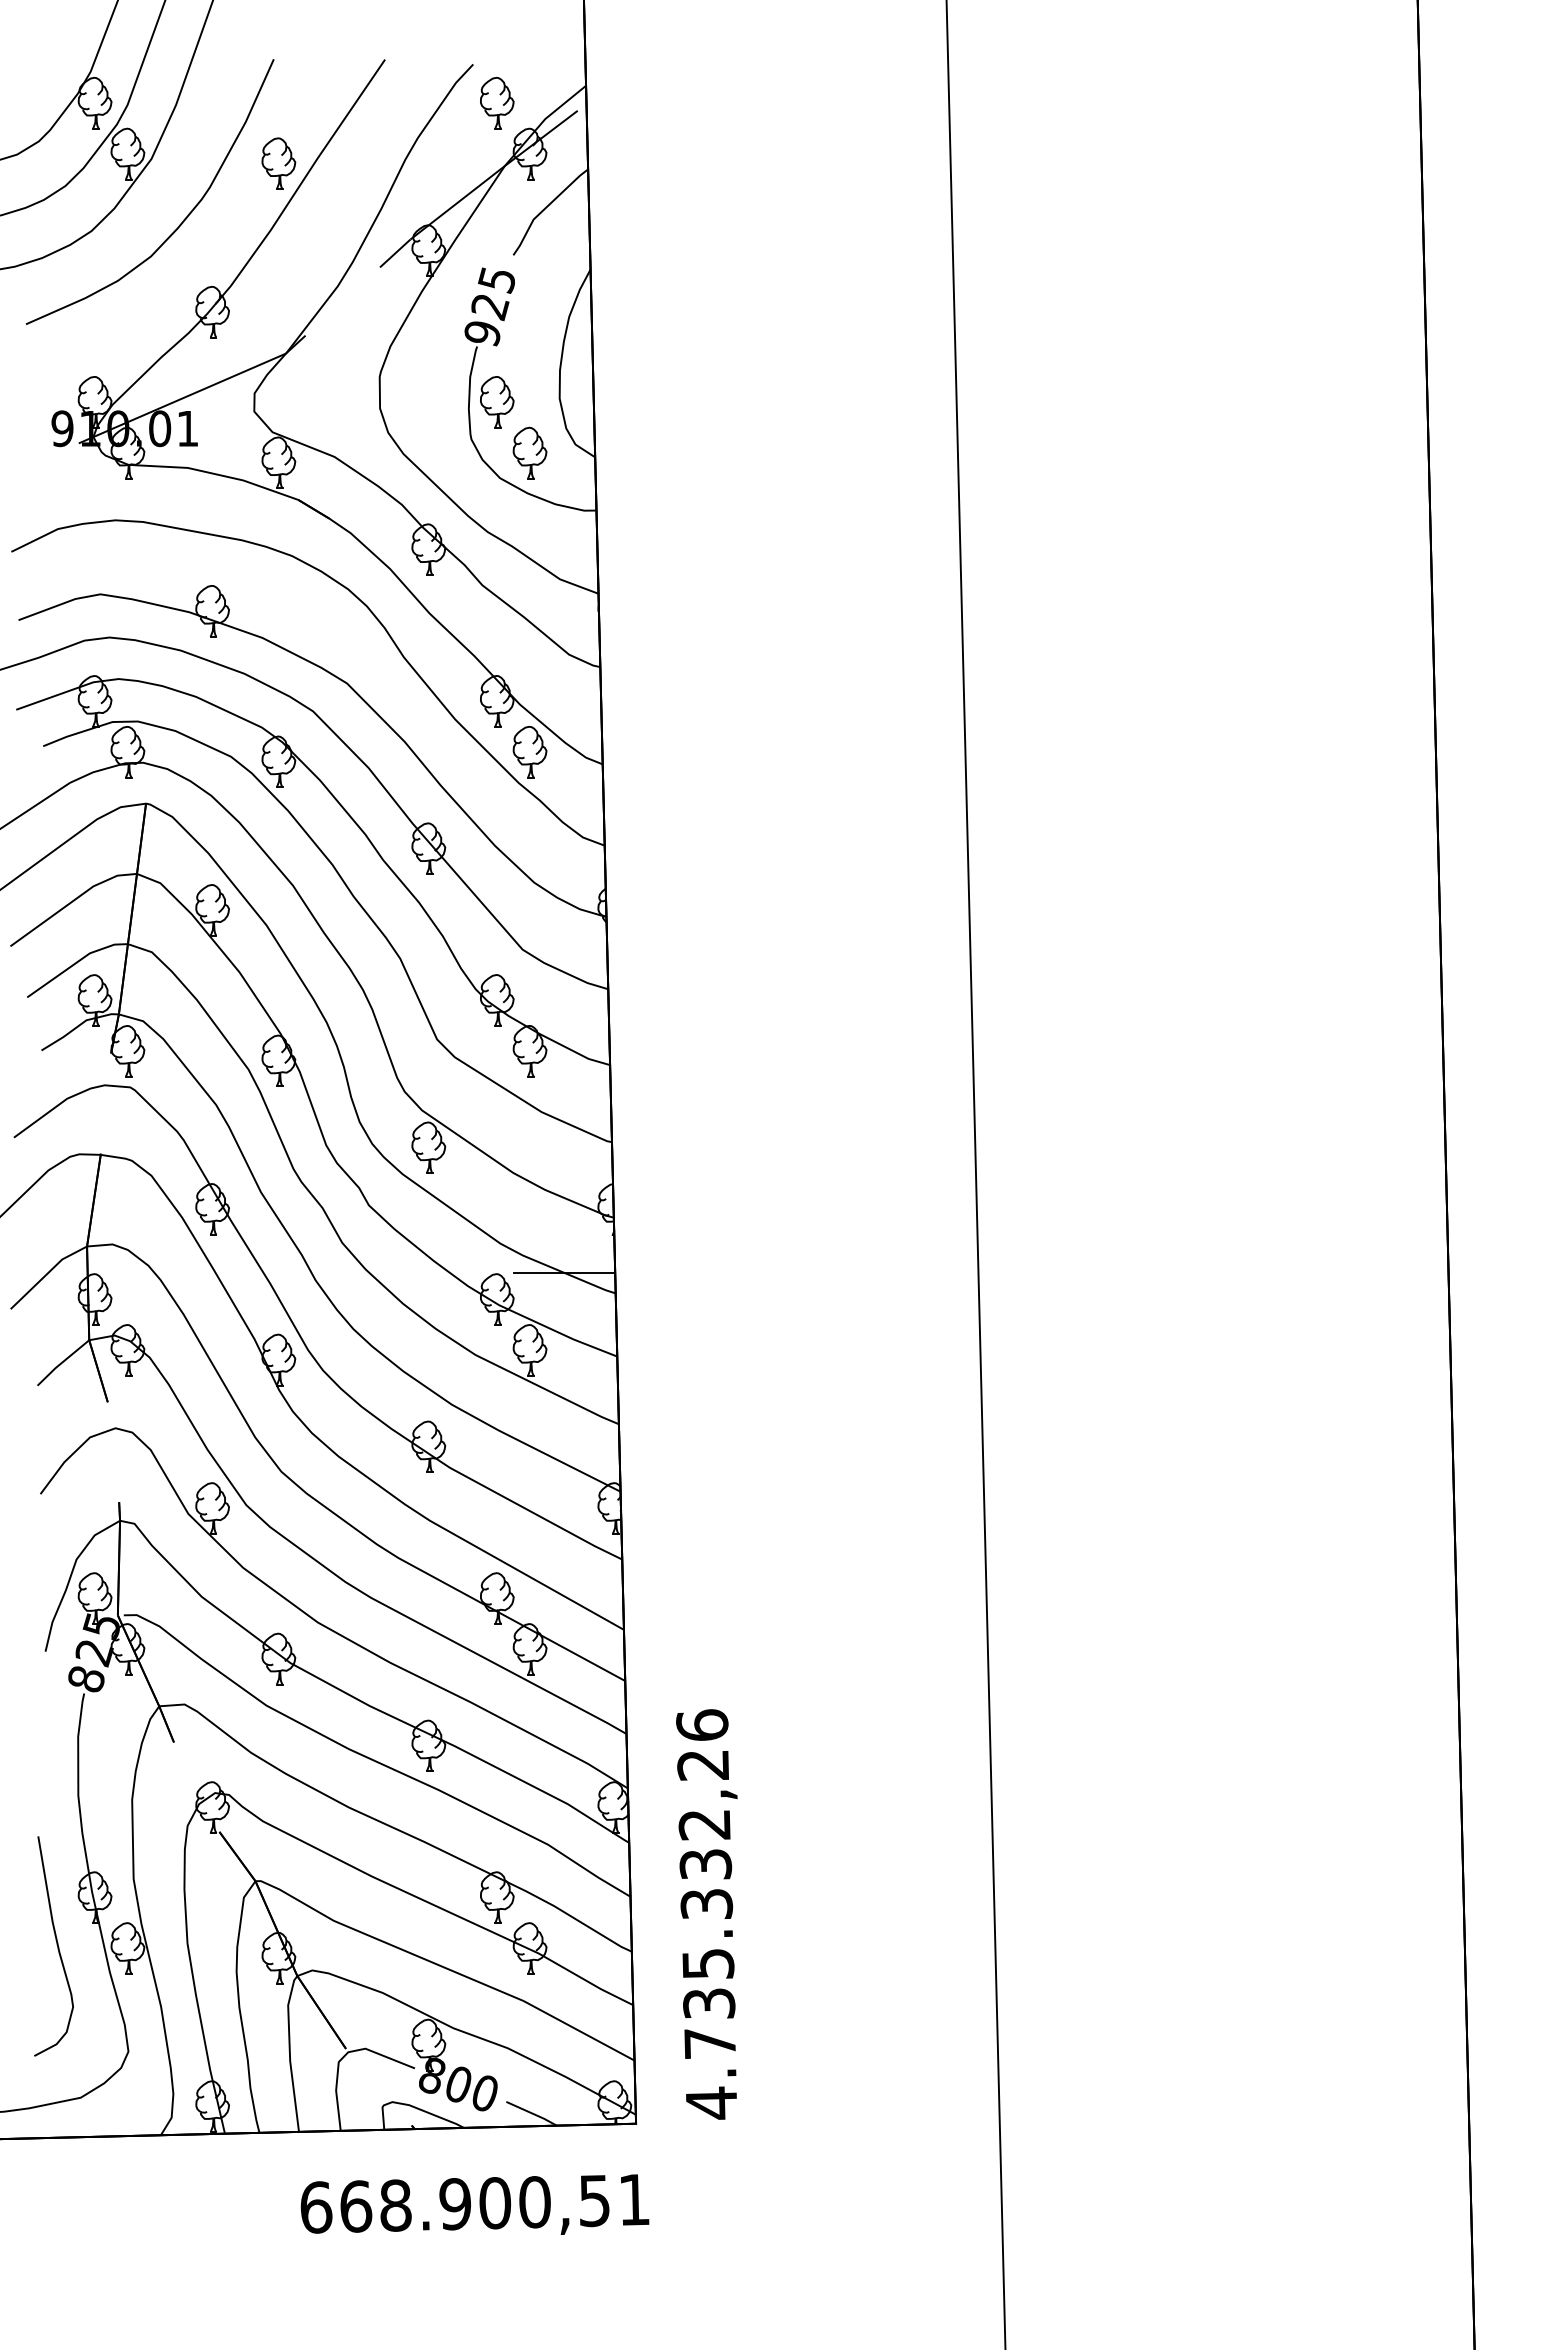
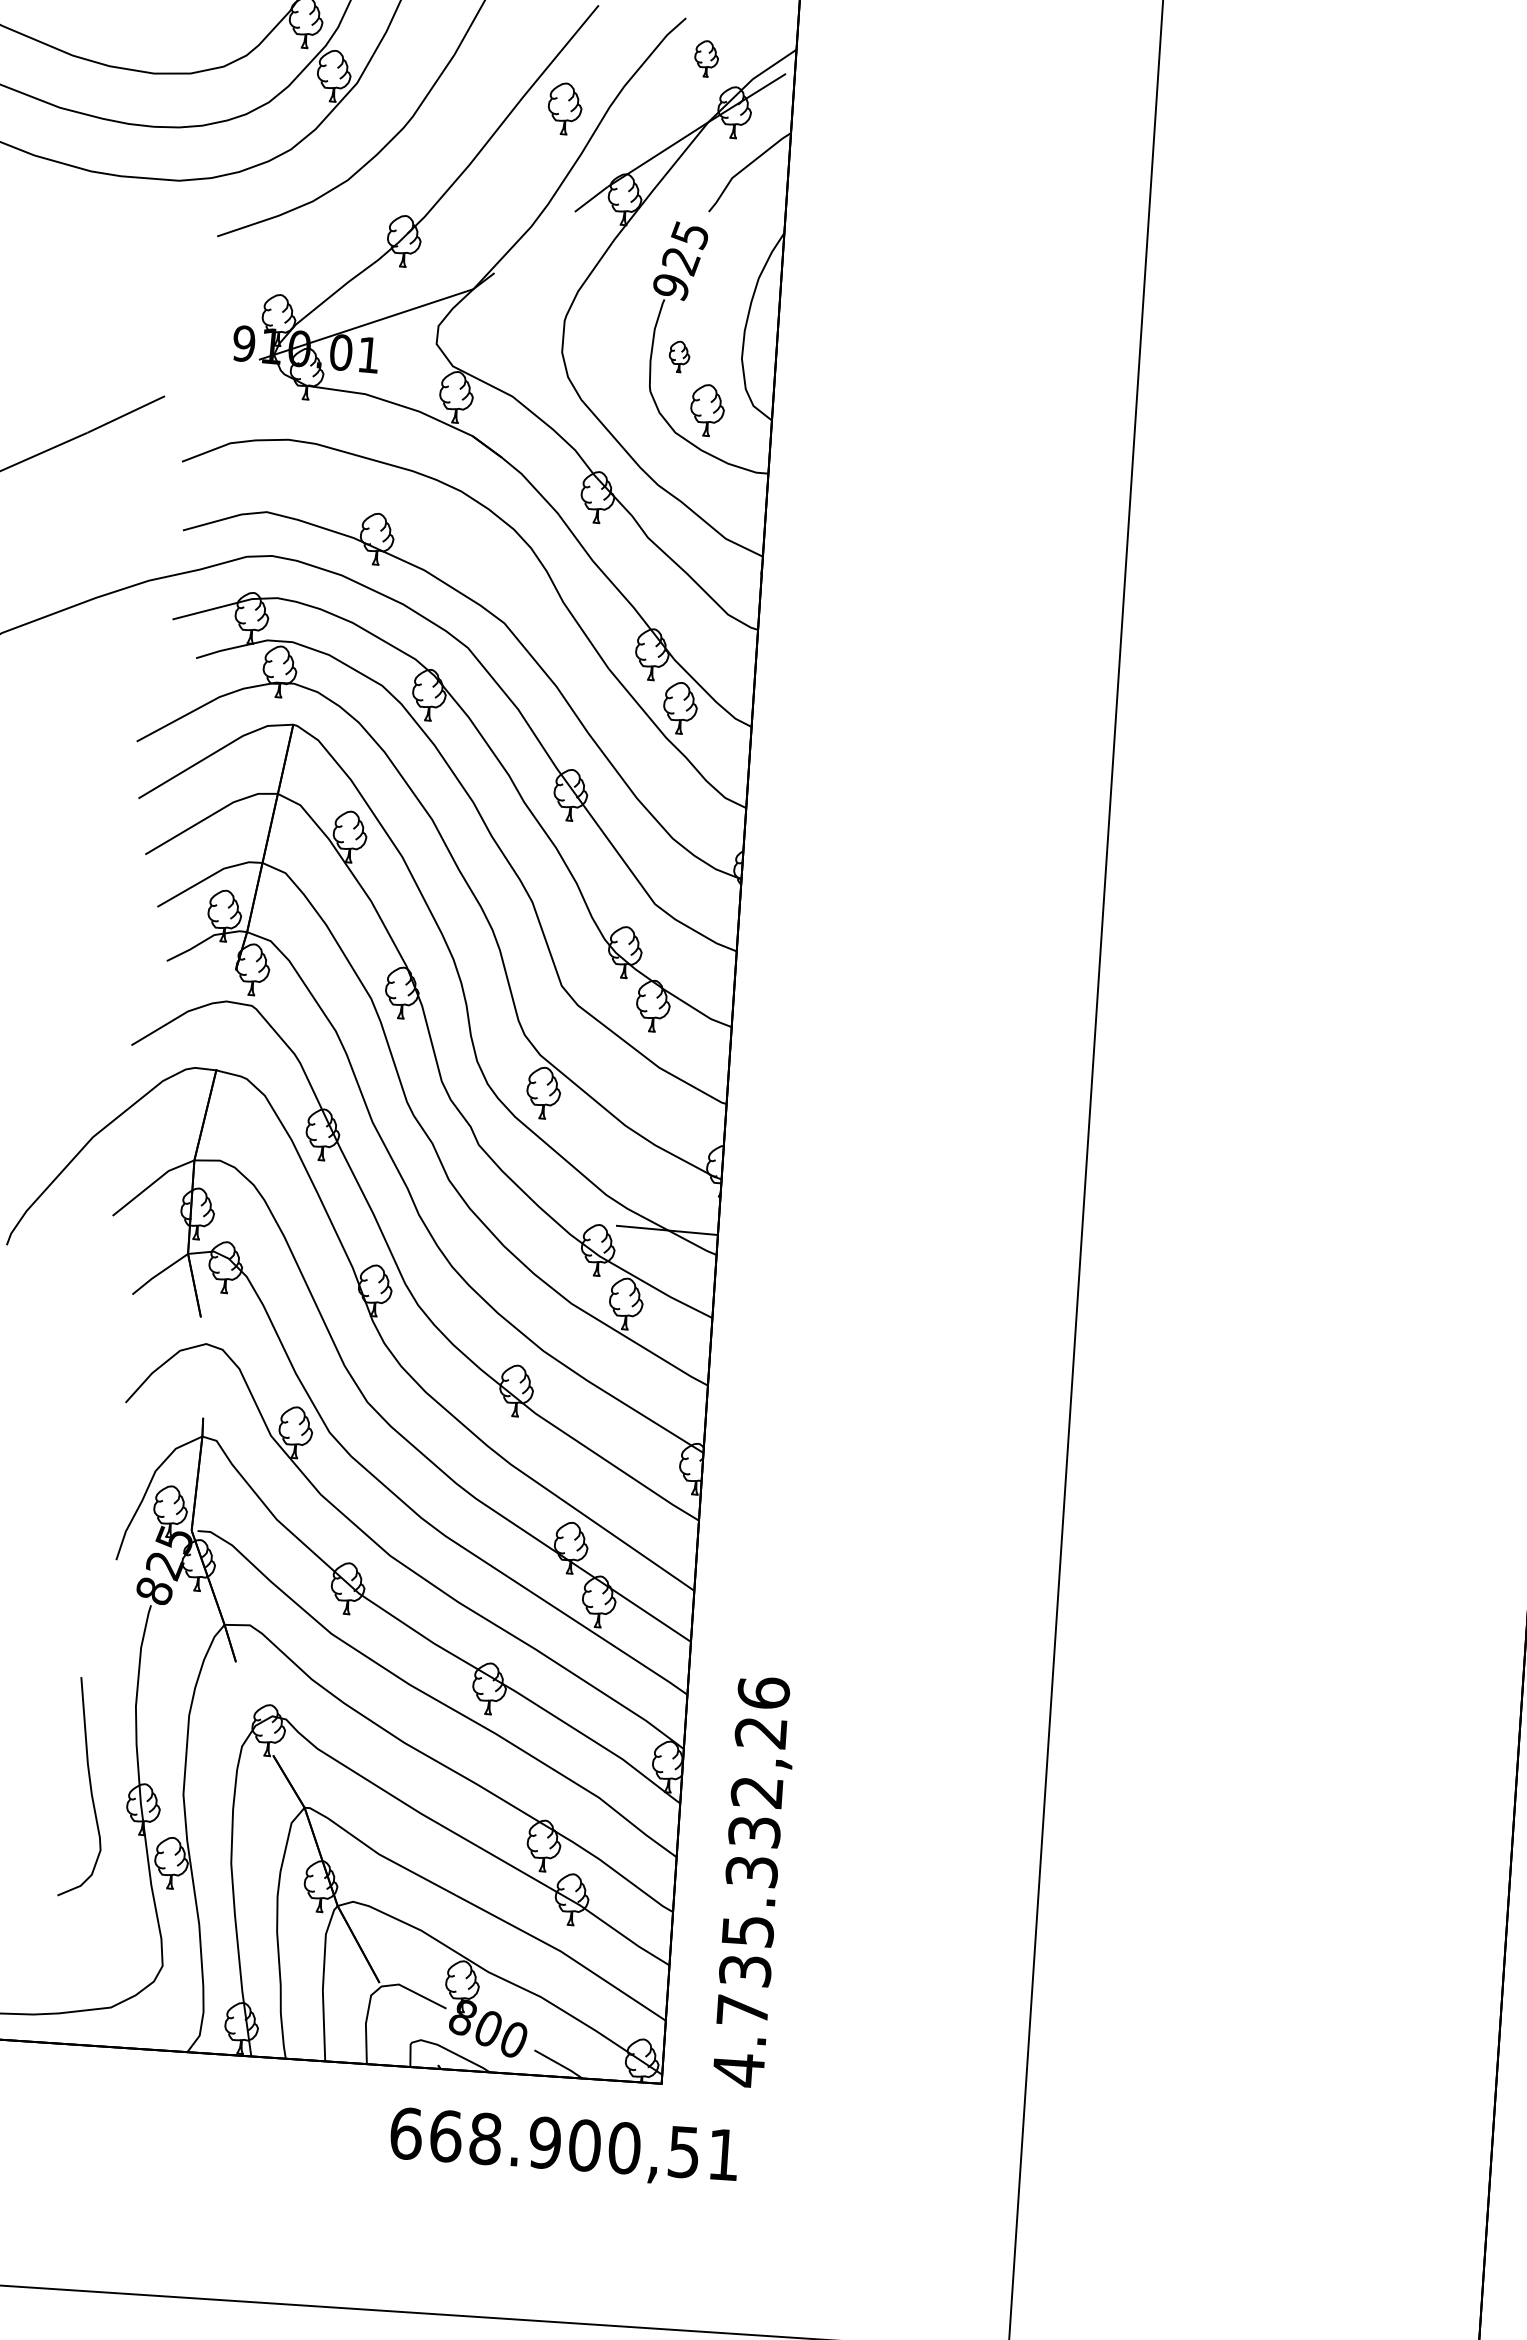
part: (497, 102) -> (706, 58), size x0.7
part: (278, 163) -> (564, 108), moved
part: (497, 402) -> (679, 357), size x0.6
curve: (56, 1944) -> (89, 1786), moved
text: (474, 2204) -> (564, 2144), moved

